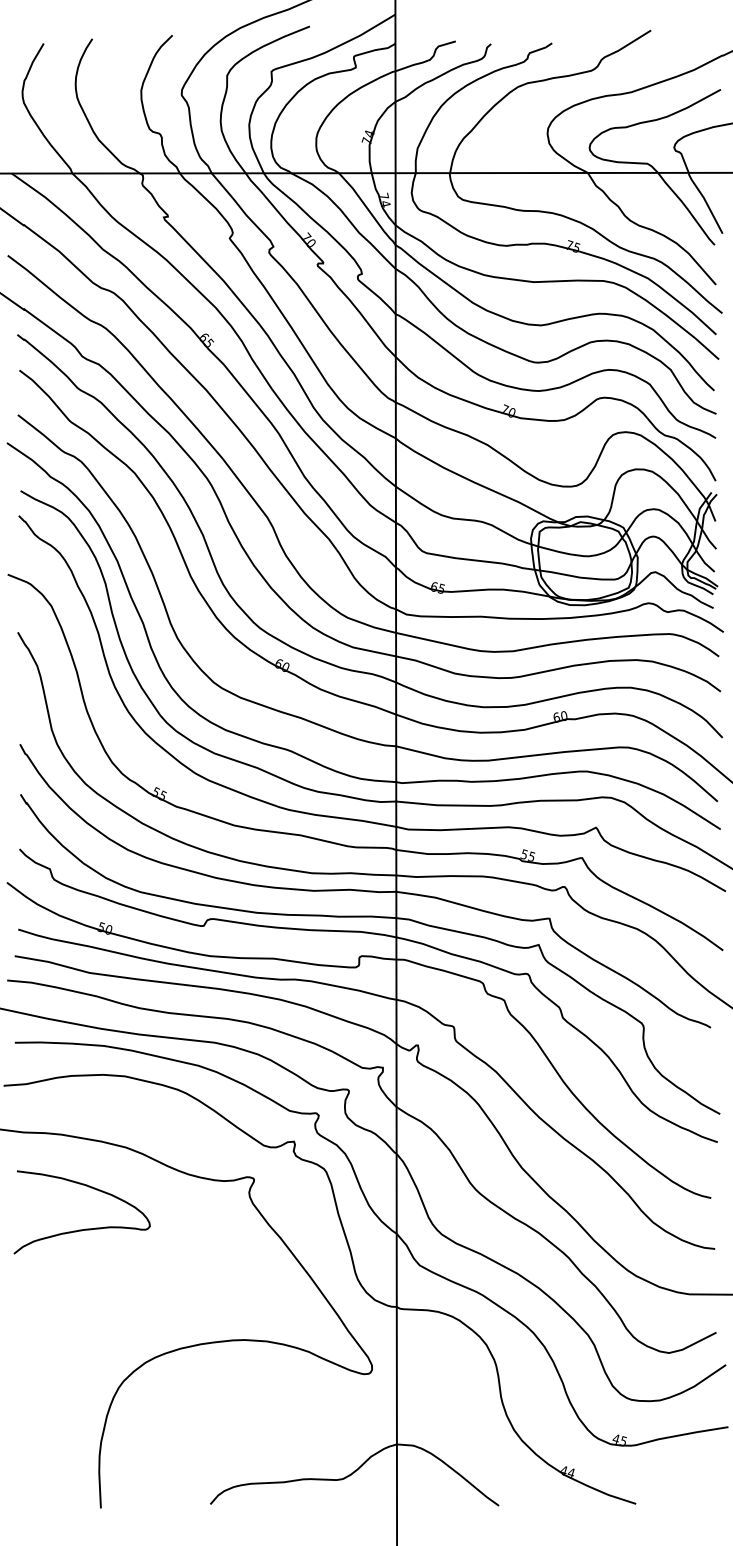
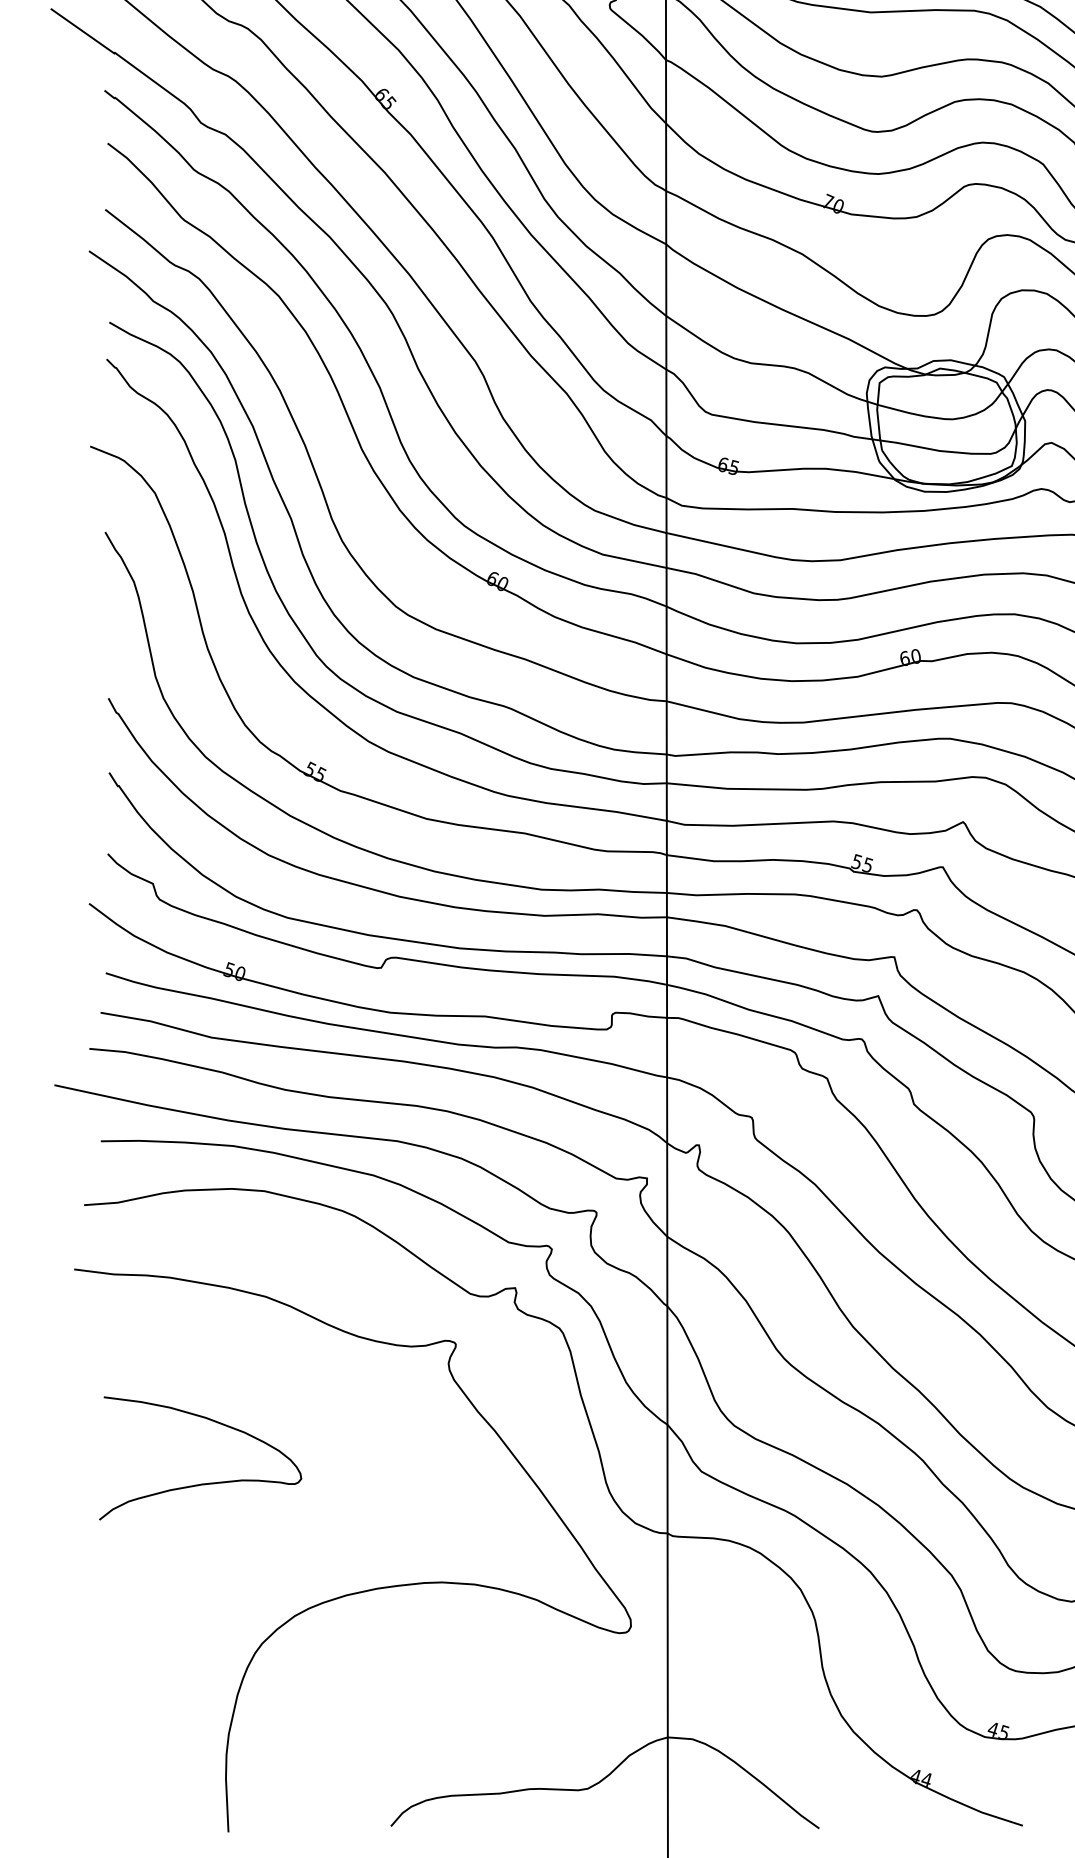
curve: (85, 1228) -> (205, 1482), moved

